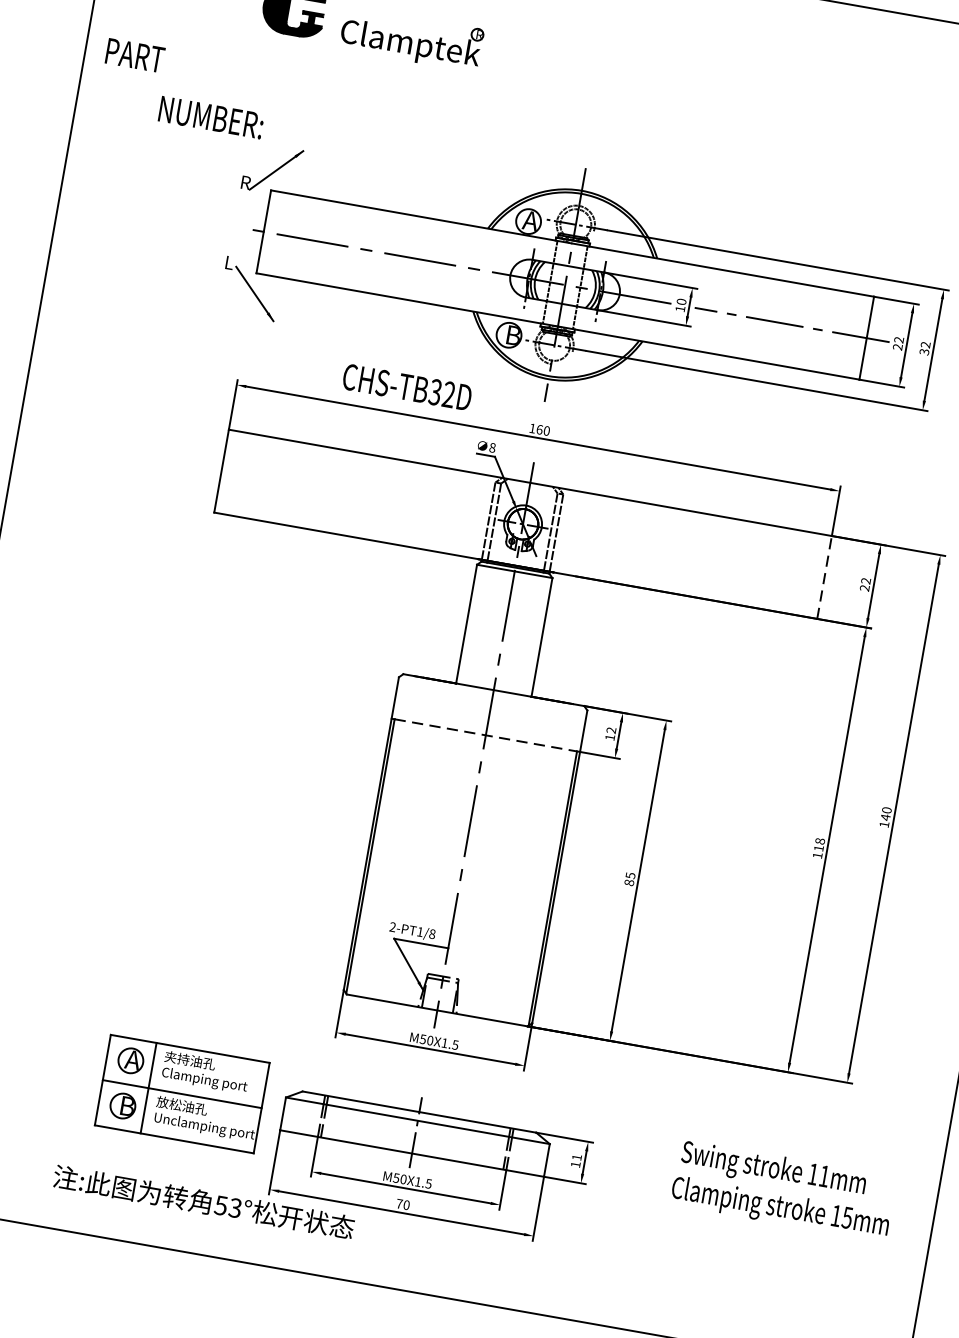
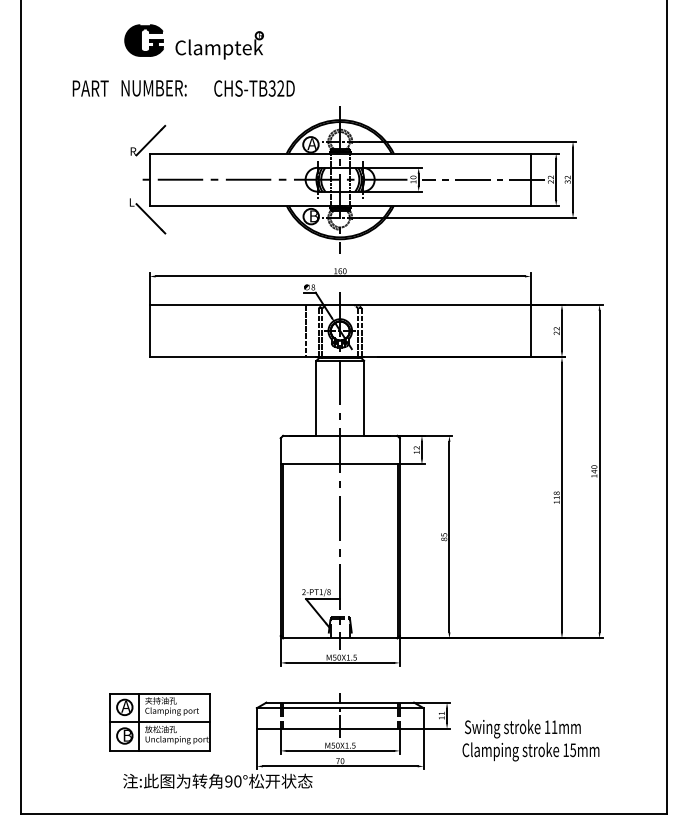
text: (134, 55) -> (90, 88), moved
text: (210, 117) -> (153, 88), moved
text: (407, 387) -> (254, 88), moved
line: (468, 513) -> (305, 330), added
line: (824, 576) -> (530, 330), dashed -> solid
line: (486, 735) -> (340, 464), dashed -> solid
part: (181, 1094) -> (159, 722), moved
text: (782, 1190) -> (530, 740), moved
text: (228, 1207) -> (233, 781), 53° -> 90°

